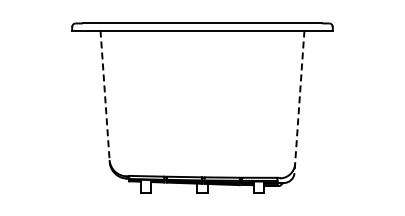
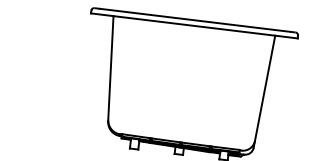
line: (105, 96) -> (111, 68), dashed -> solid
line: (299, 102) -> (264, 92), dashed -> solid

